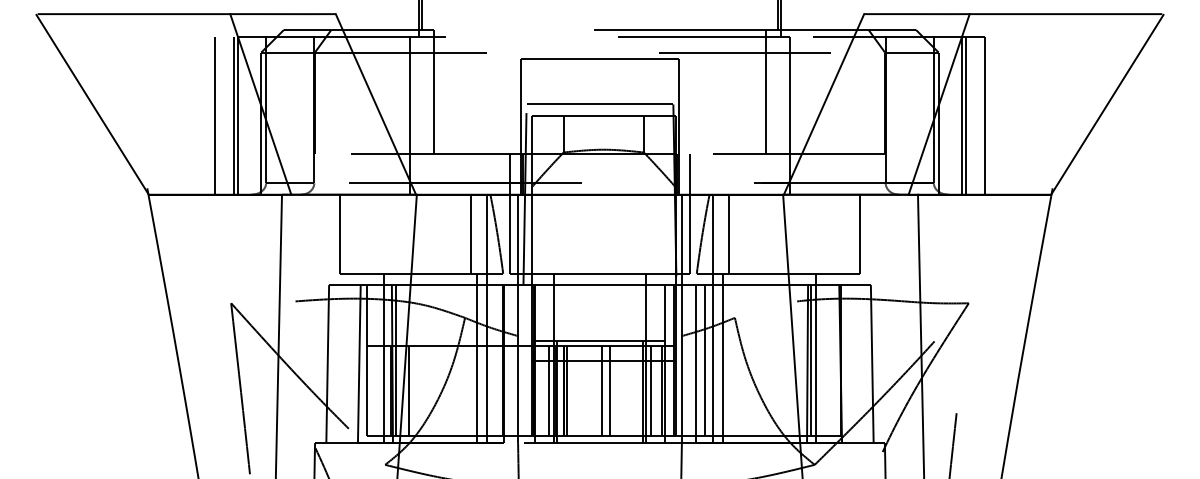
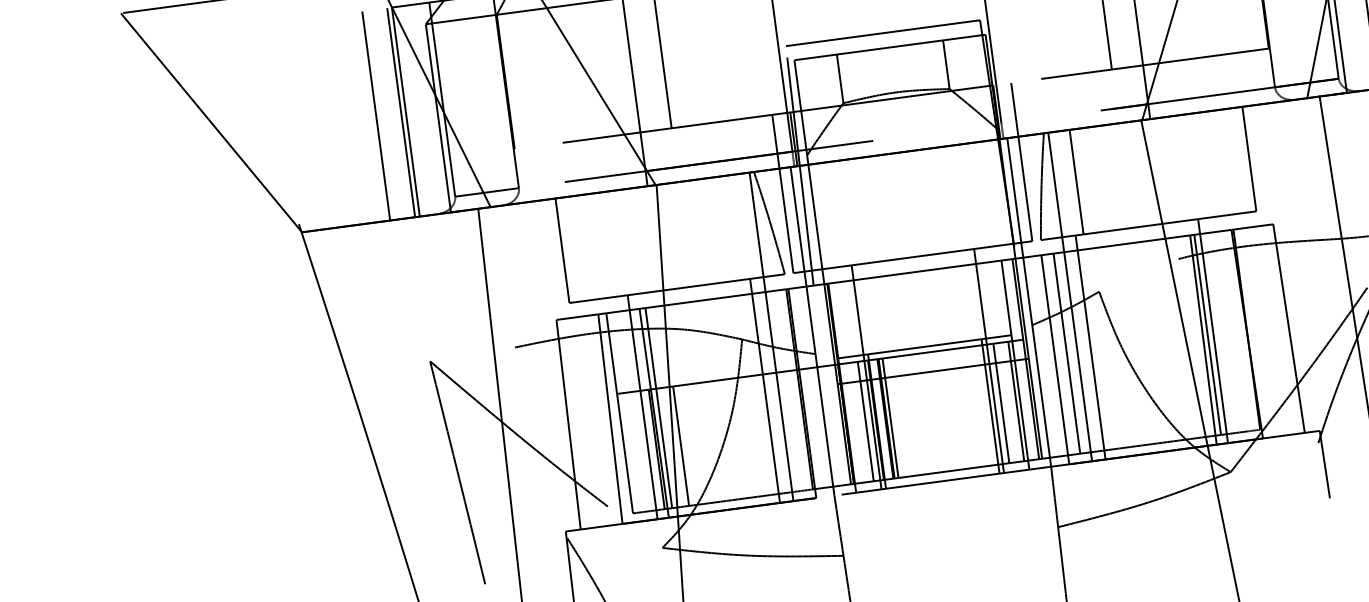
line: (470, 233) -> (734, 226), removed
line: (602, 391) -> (936, 412), removed
line: (609, 391) -> (946, 411), removed

